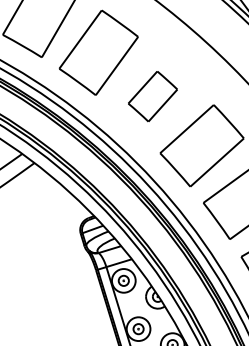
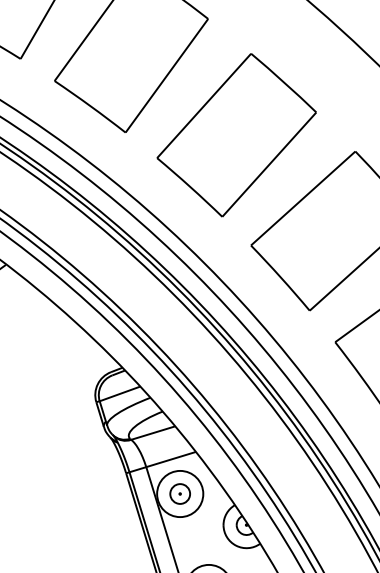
part: (152, 96) -> (236, 135), size x1.67

